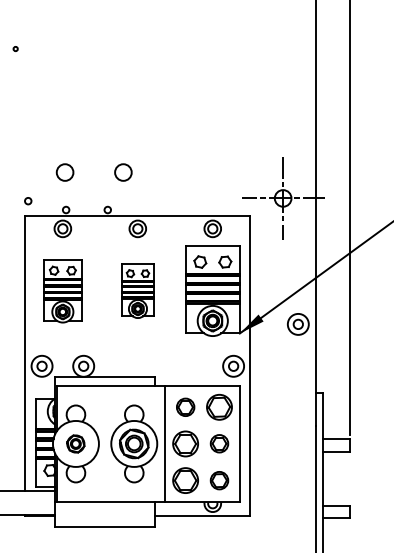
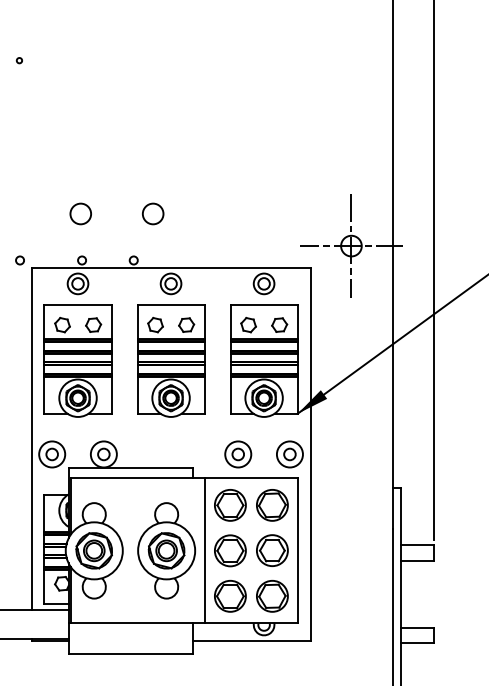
circle: (27, 201) -> (19, 260), moved
part: (62, 290) -> (77, 360), size x1.43
part: (138, 290) -> (171, 360), size x1.67
part: (298, 324) -> (238, 454), moved
part: (185, 407) -> (230, 505), size x1.43
part: (75, 443) -> (93, 550), size x1.67
part: (219, 443) -> (272, 550), size x1.43
part: (219, 480) -> (272, 596), size x1.43

